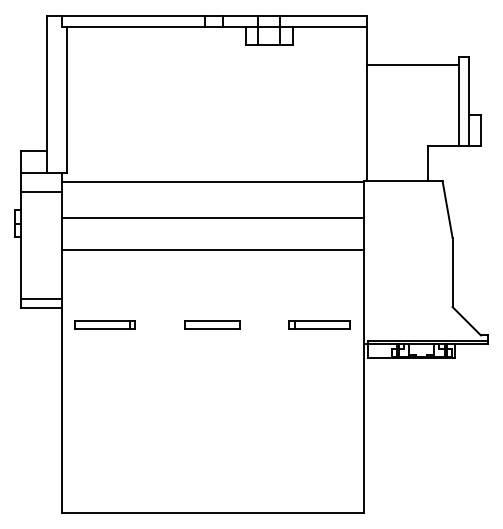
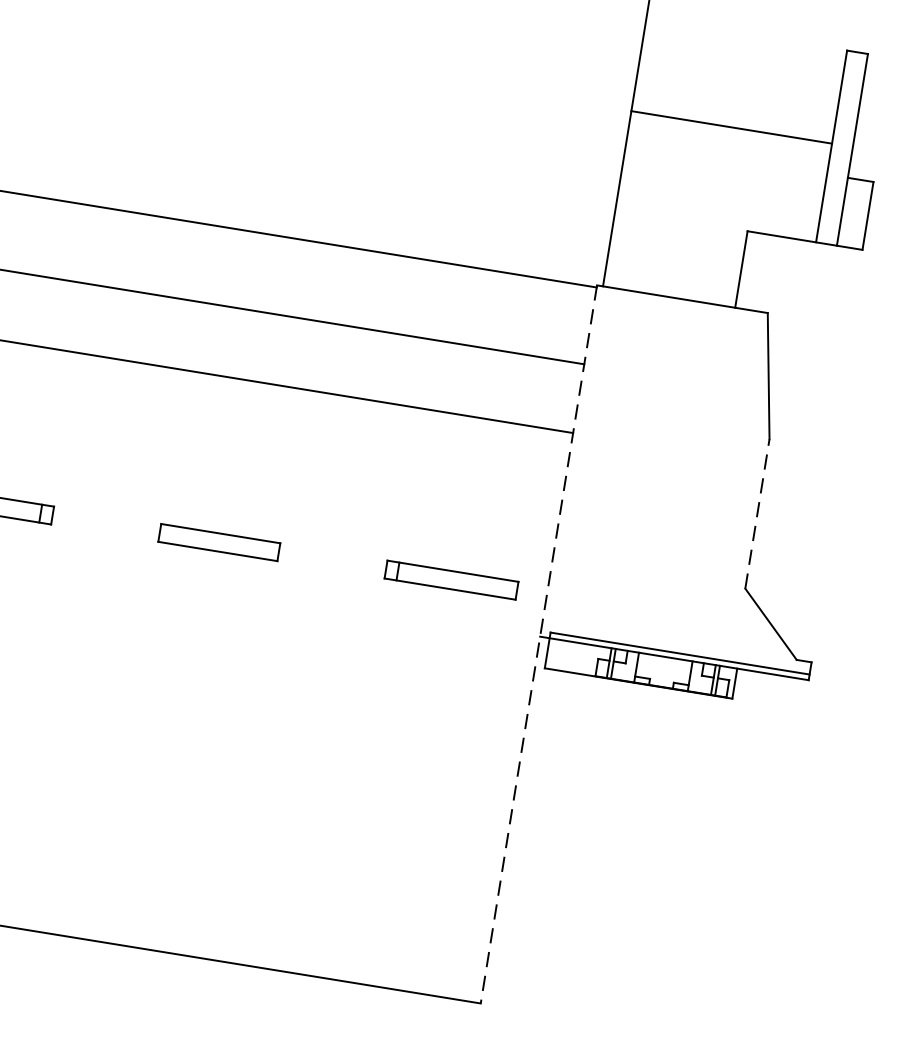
line: (412, 65) -> (730, 127), moved
line: (452, 272) -> (757, 513), solid -> dashed
line: (363, 347) -> (538, 644), solid -> dashed

